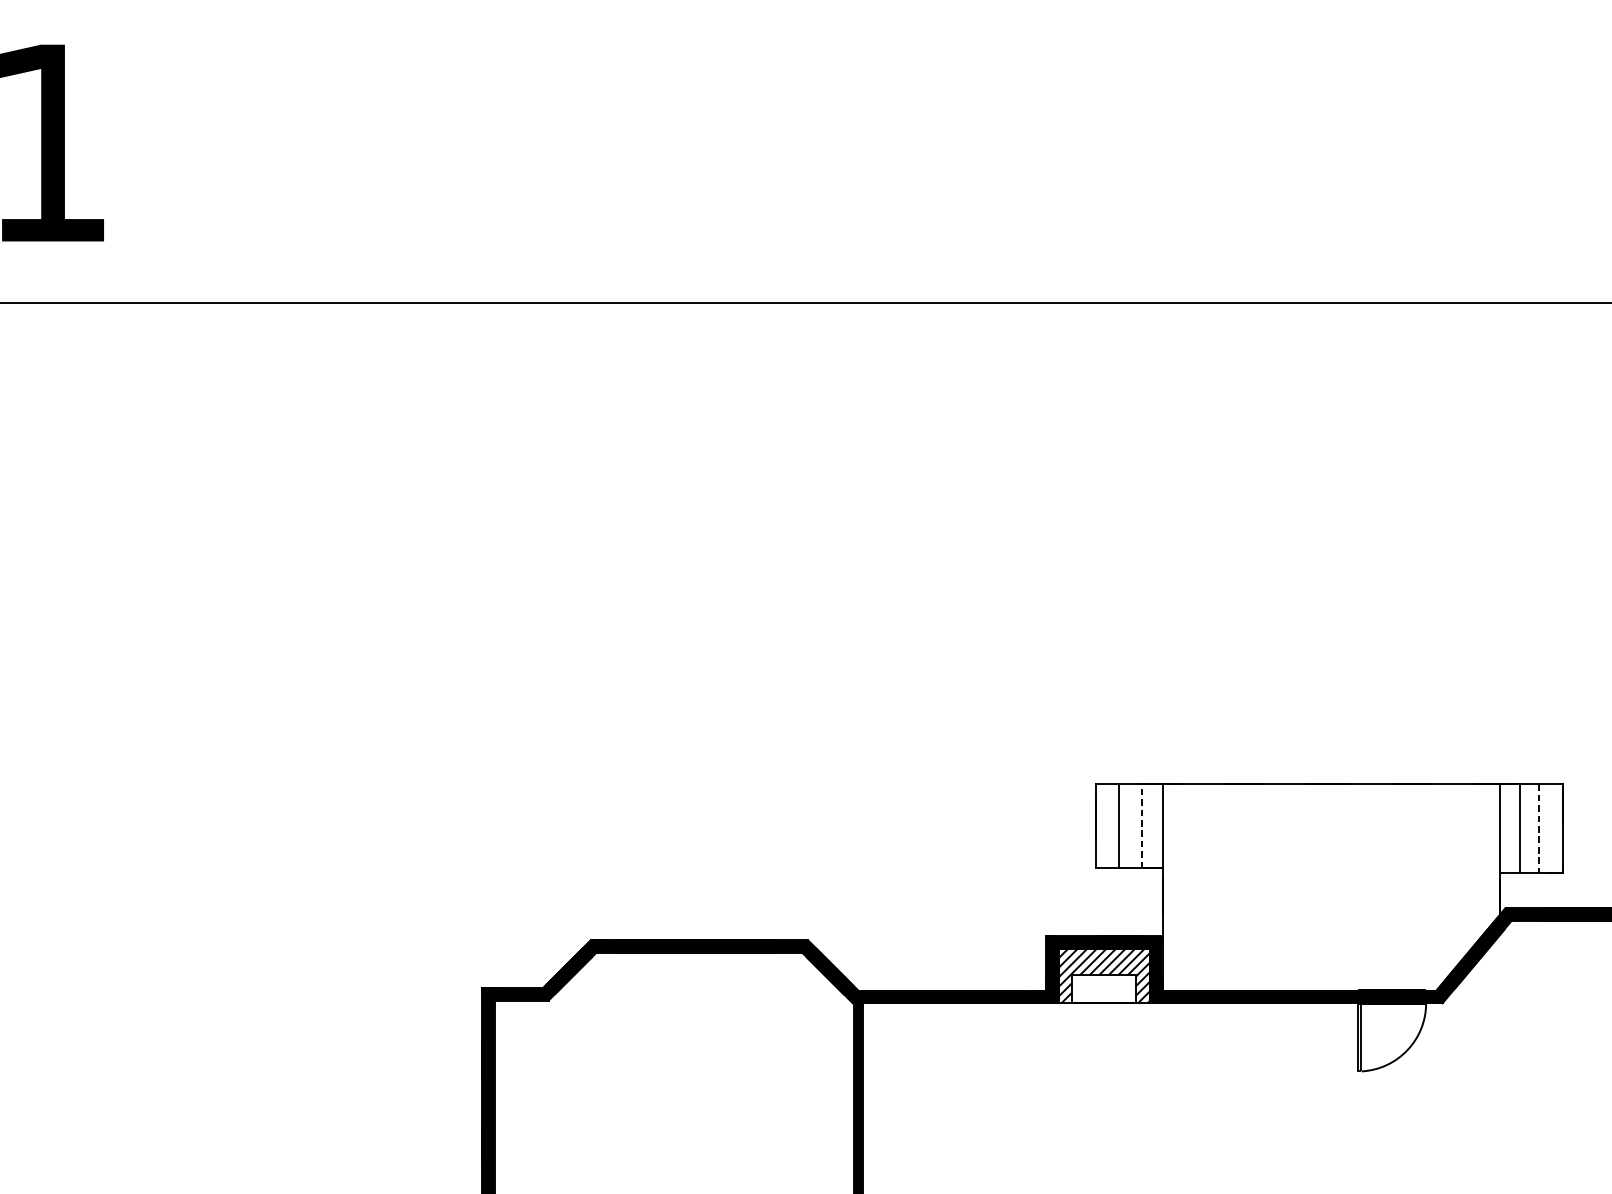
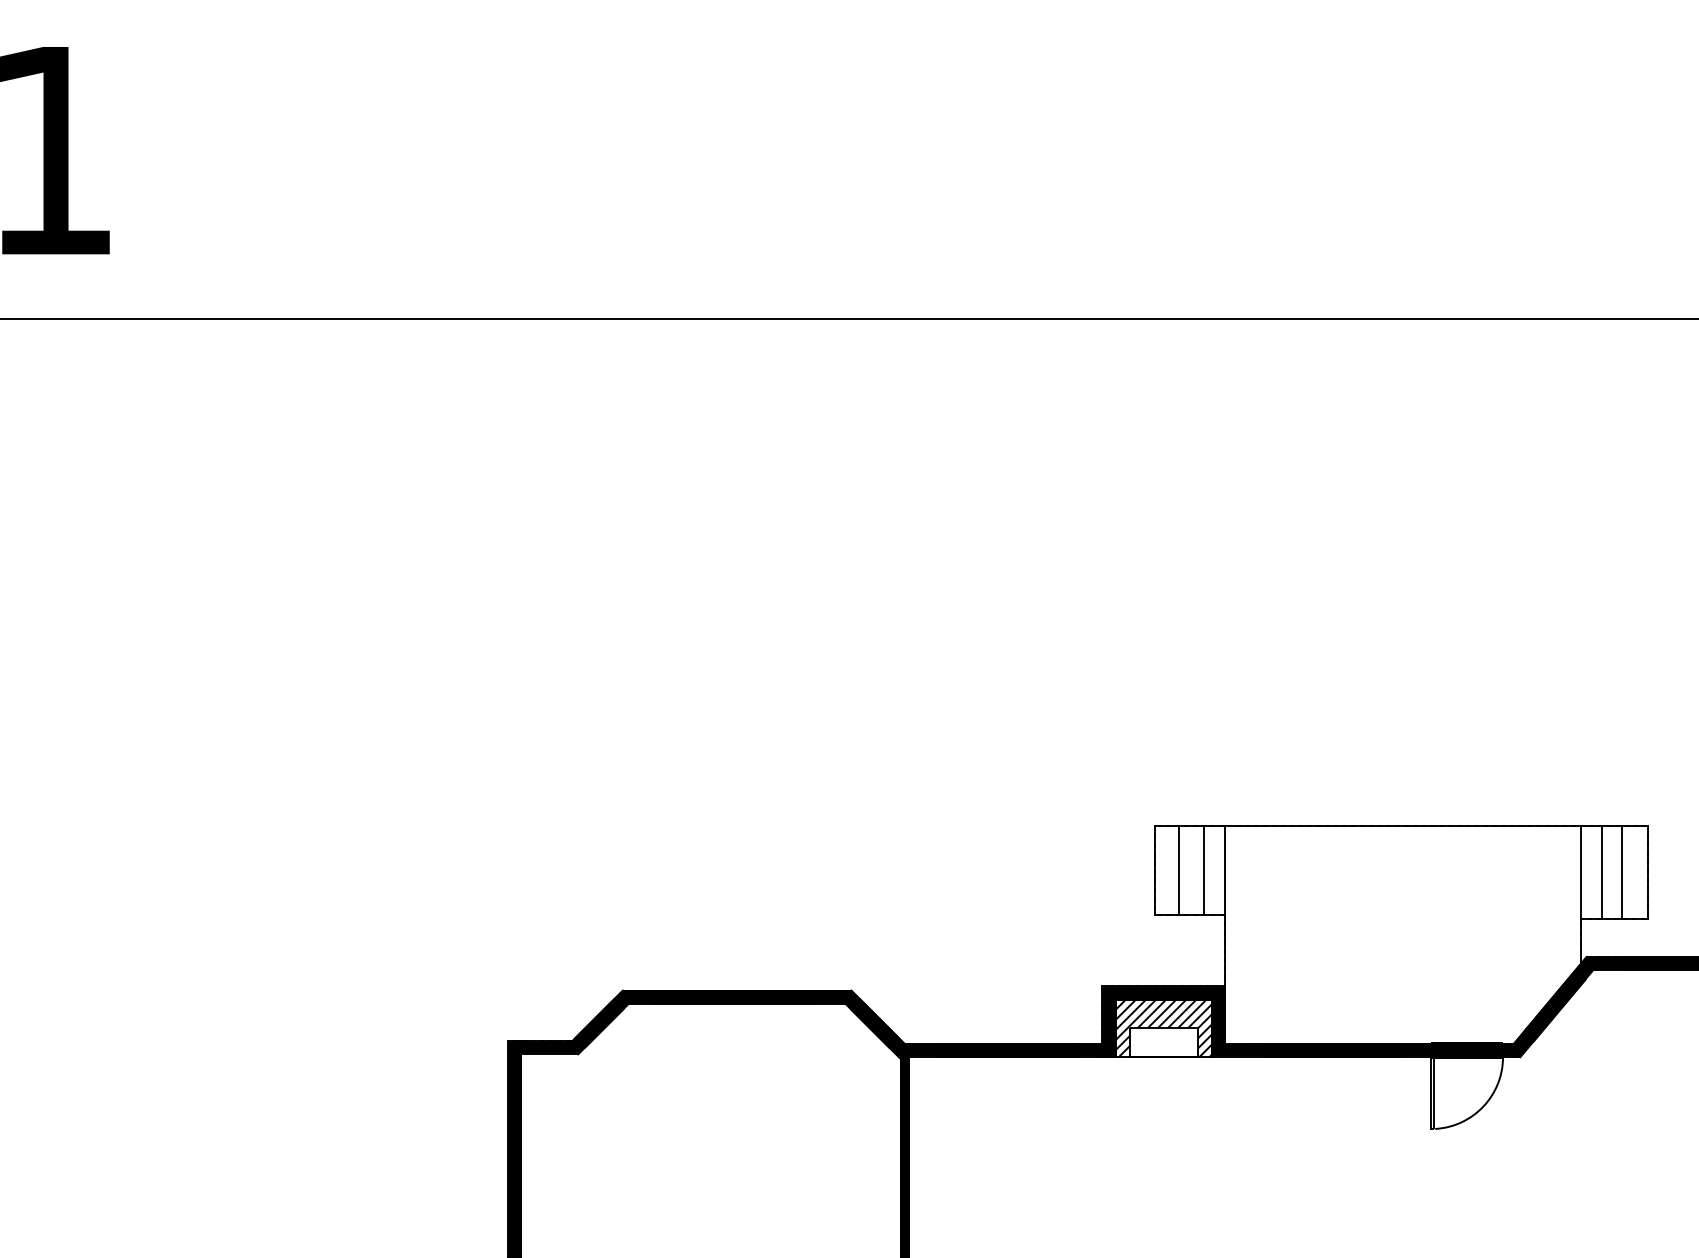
line: (1141, 826) -> (1203, 870), dashed -> solid
line: (1539, 828) -> (1622, 872), dashed -> solid

